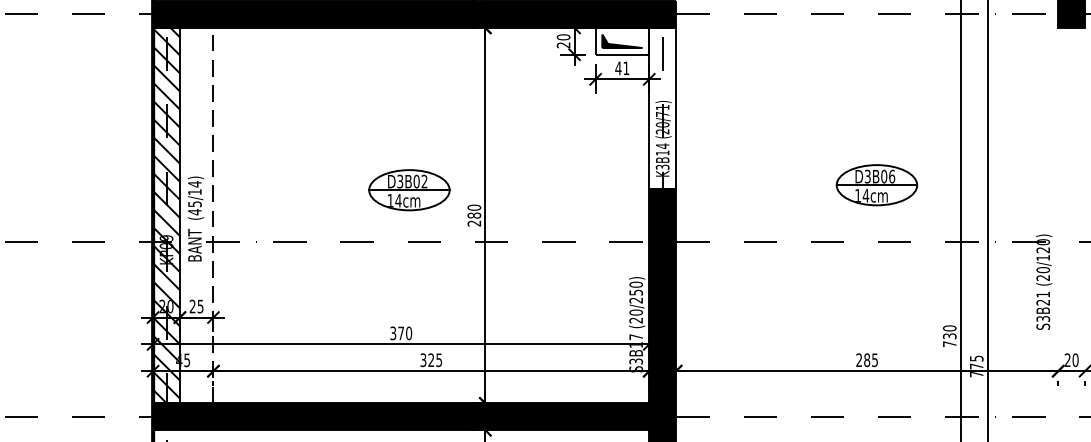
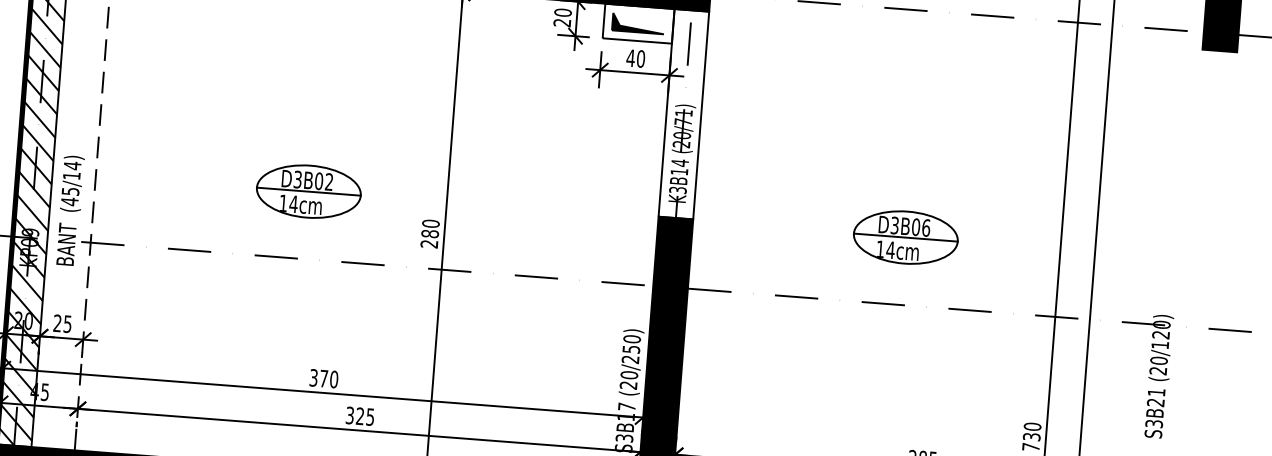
text: (626, 68) -> (641, 59), 41 -> 40
part: (876, 185) -> (905, 237), moved
part: (409, 190) -> (308, 192), moved

